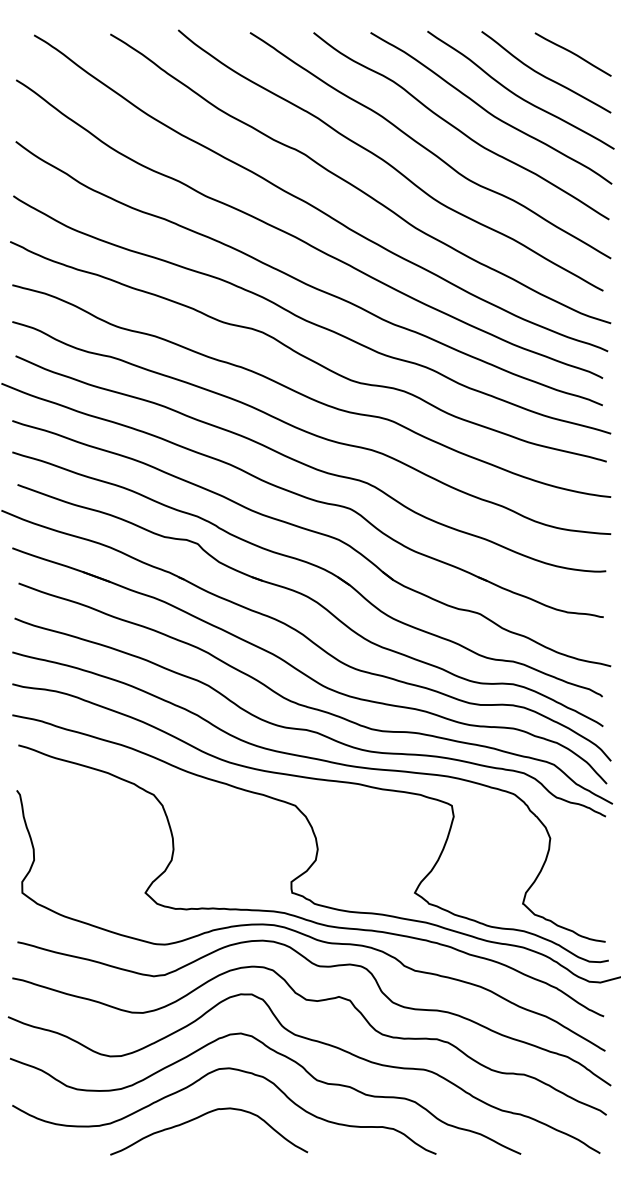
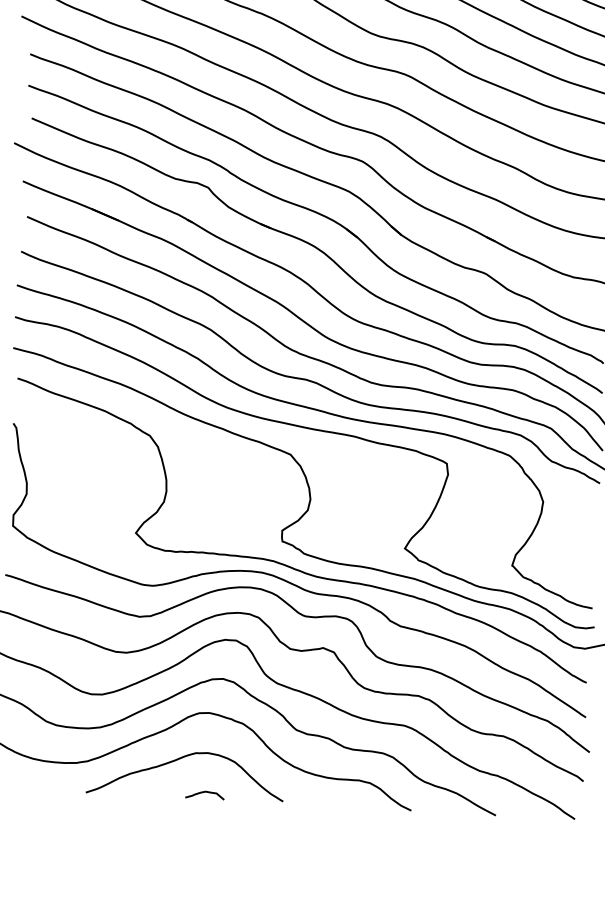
curve: (229, 1148) -> (205, 793), added

